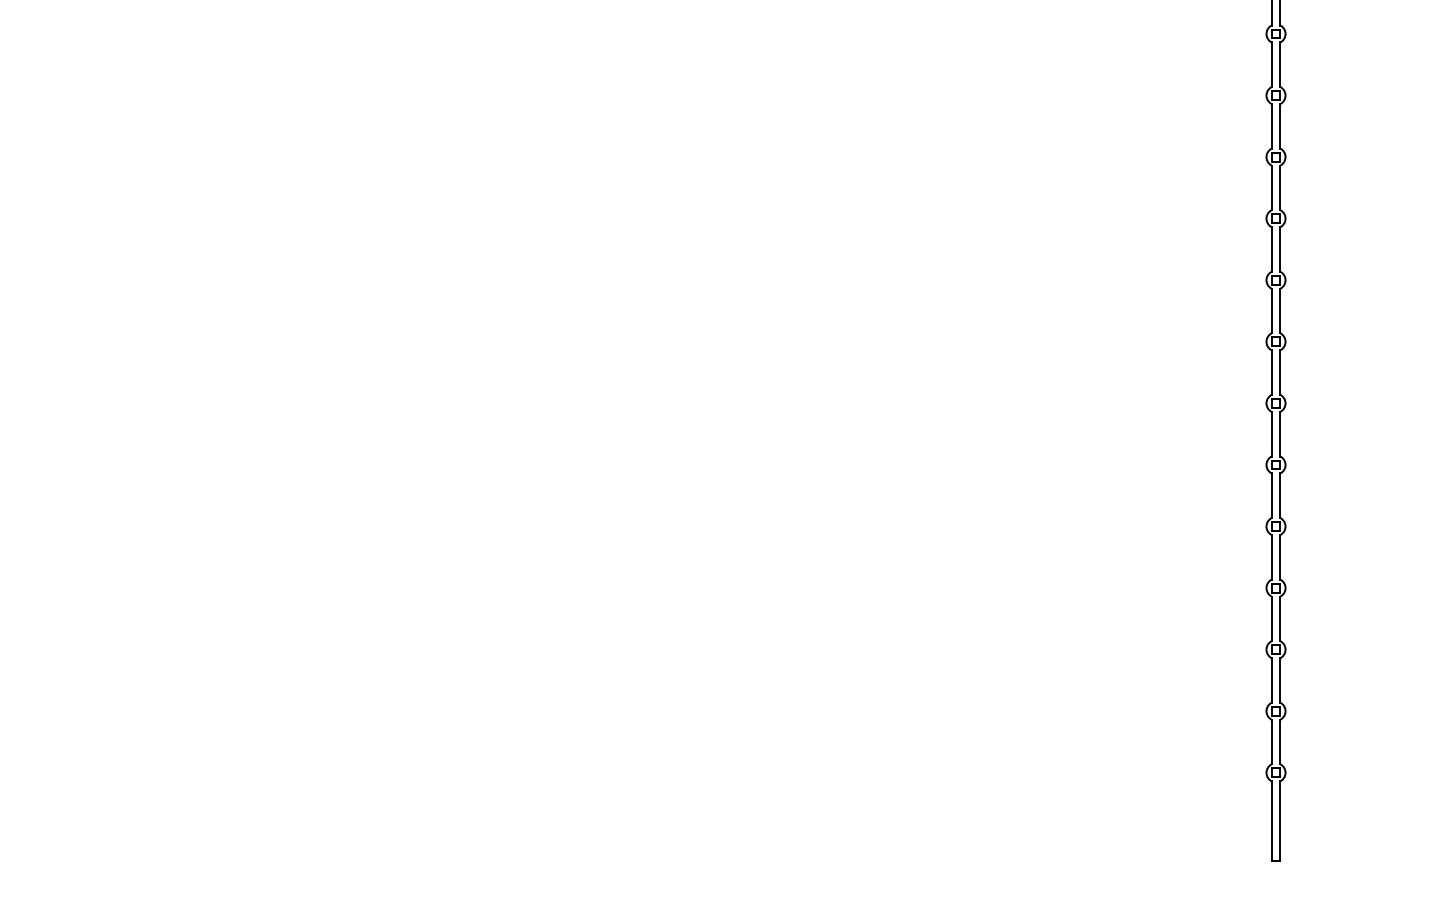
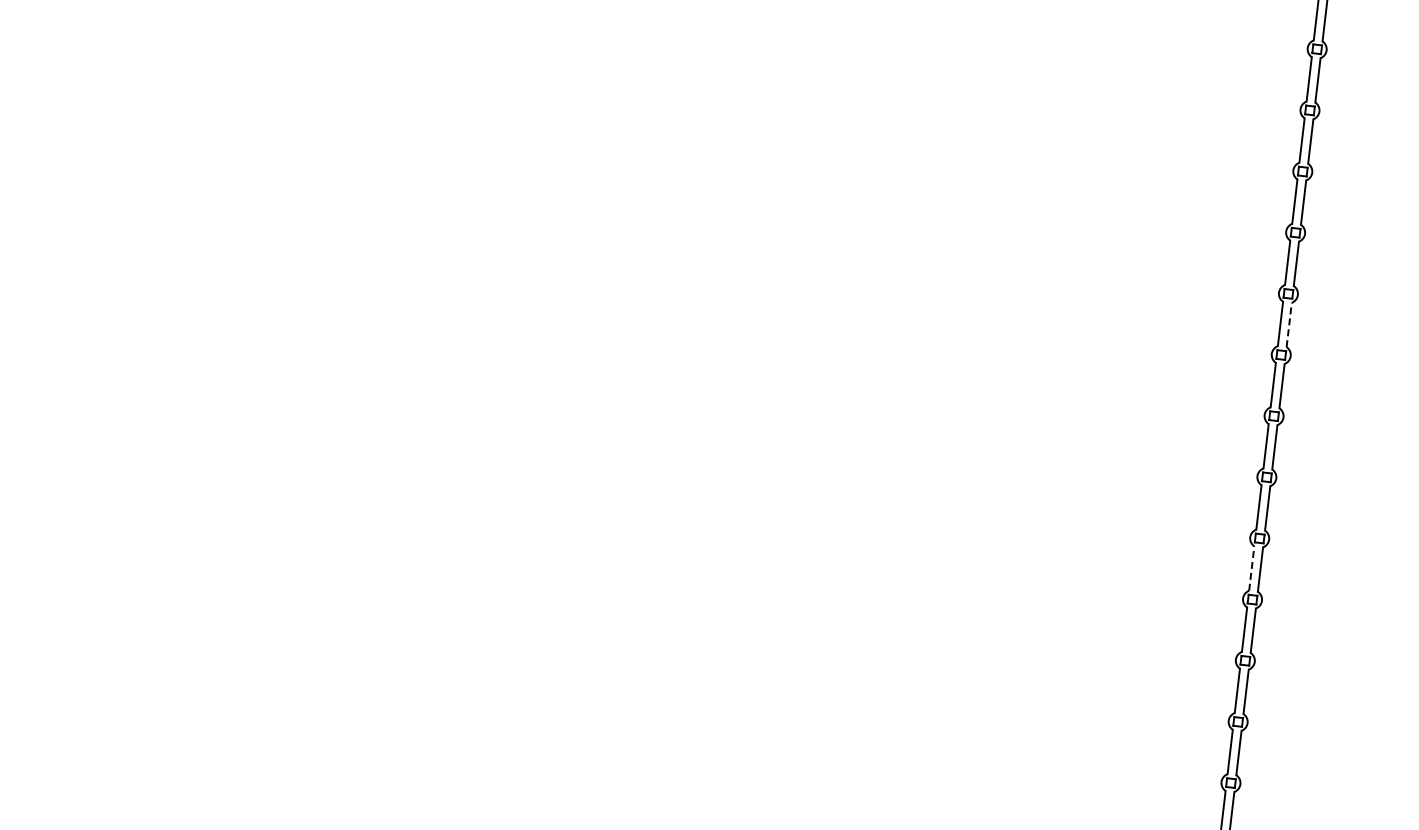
line: (1280, 248) -> (1289, 324), solid -> dashed
line: (1271, 495) -> (1251, 568), solid -> dashed

